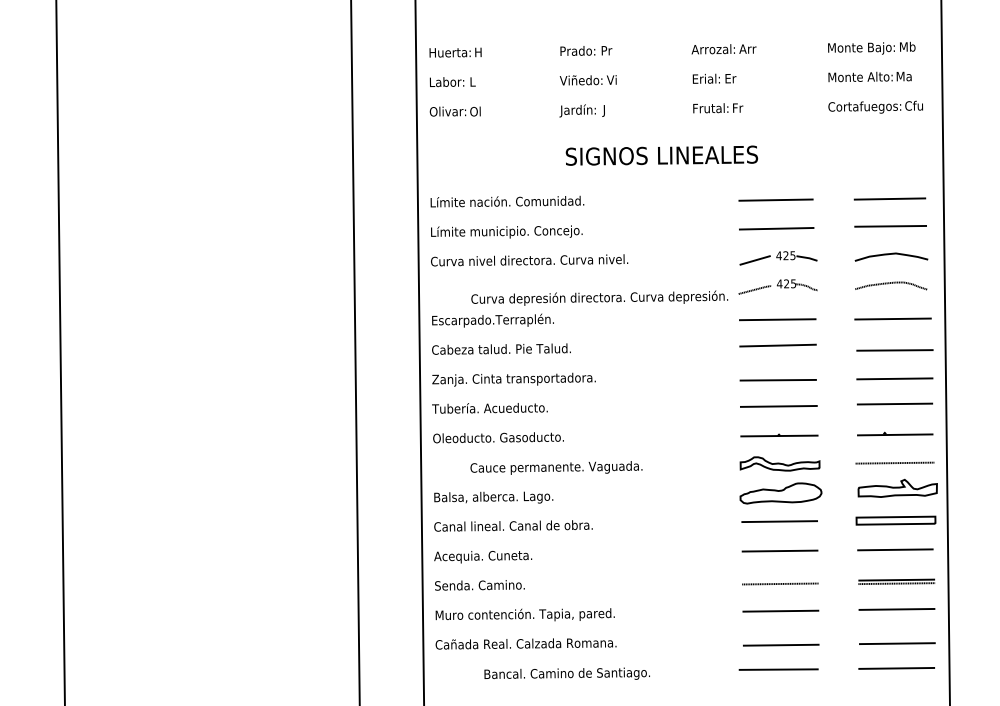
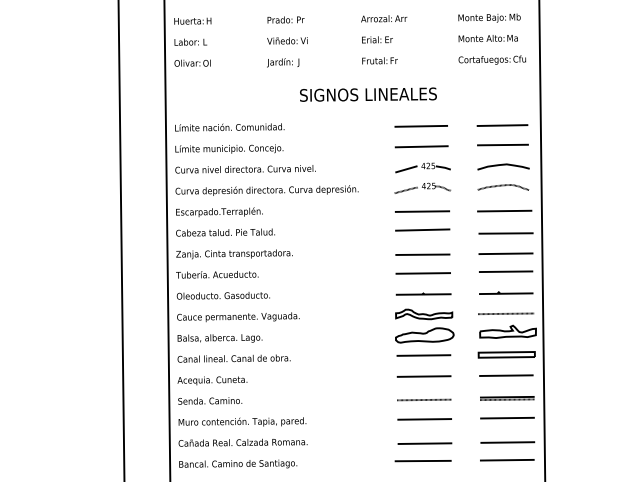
text: (661, 155) -> (368, 94), moved
text: (599, 297) -> (266, 190), moved
text: (556, 467) -> (238, 316), moved
text: (566, 673) -> (237, 463), moved

